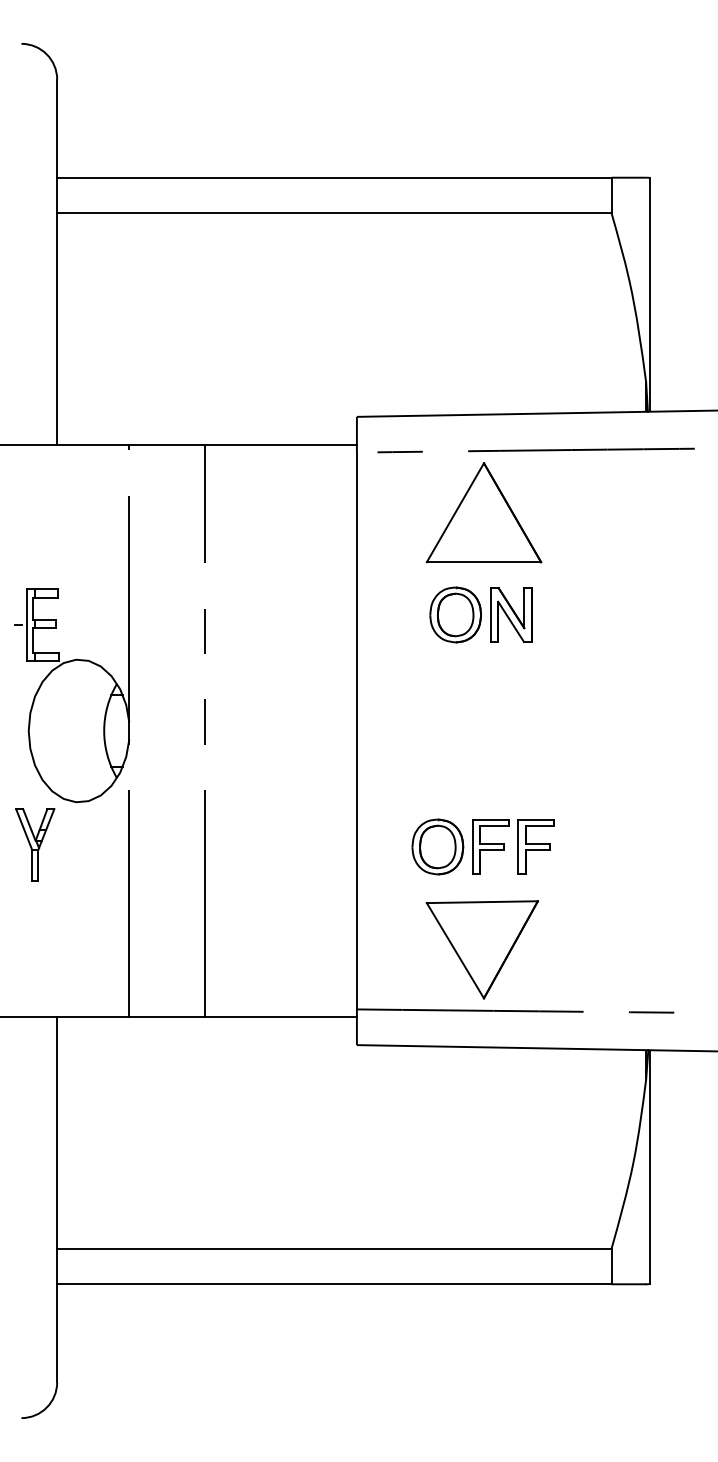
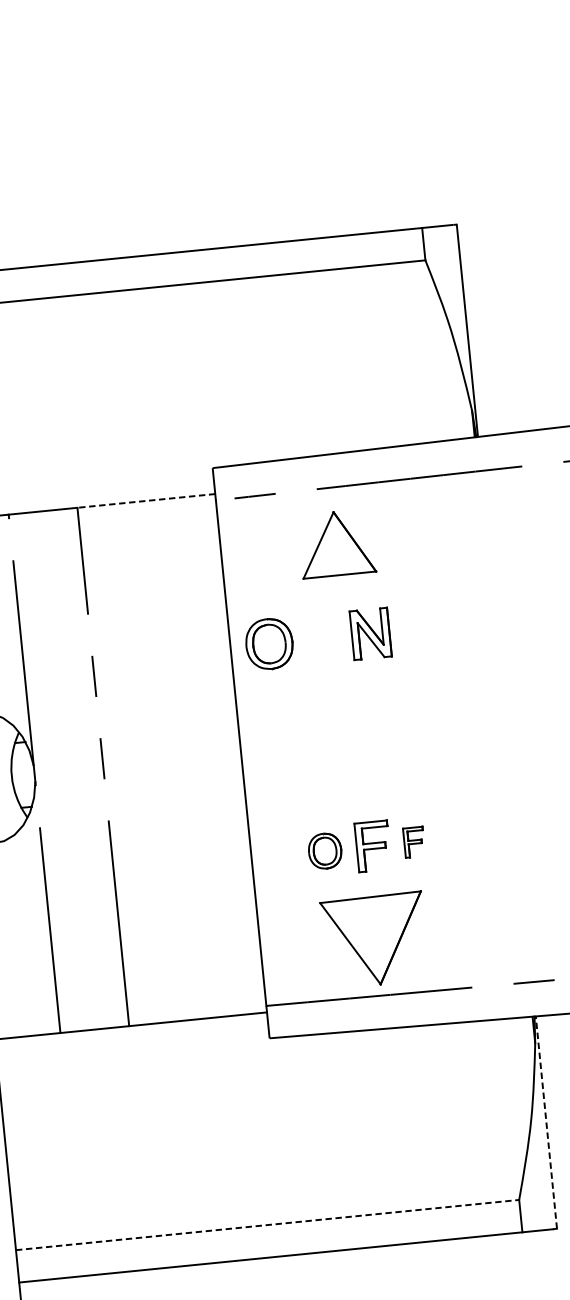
line: (280, 445) -> (145, 501), solid -> dashed
part: (483, 512) -> (336, 543), size x0.7
part: (455, 614) -> (269, 643), moved
part: (437, 846) -> (324, 850), size x0.7
part: (535, 846) -> (413, 841), size x0.6
line: (649, 1167) -> (546, 1122), solid -> dashed
line: (334, 1248) -> (267, 1224), solid -> dashed

